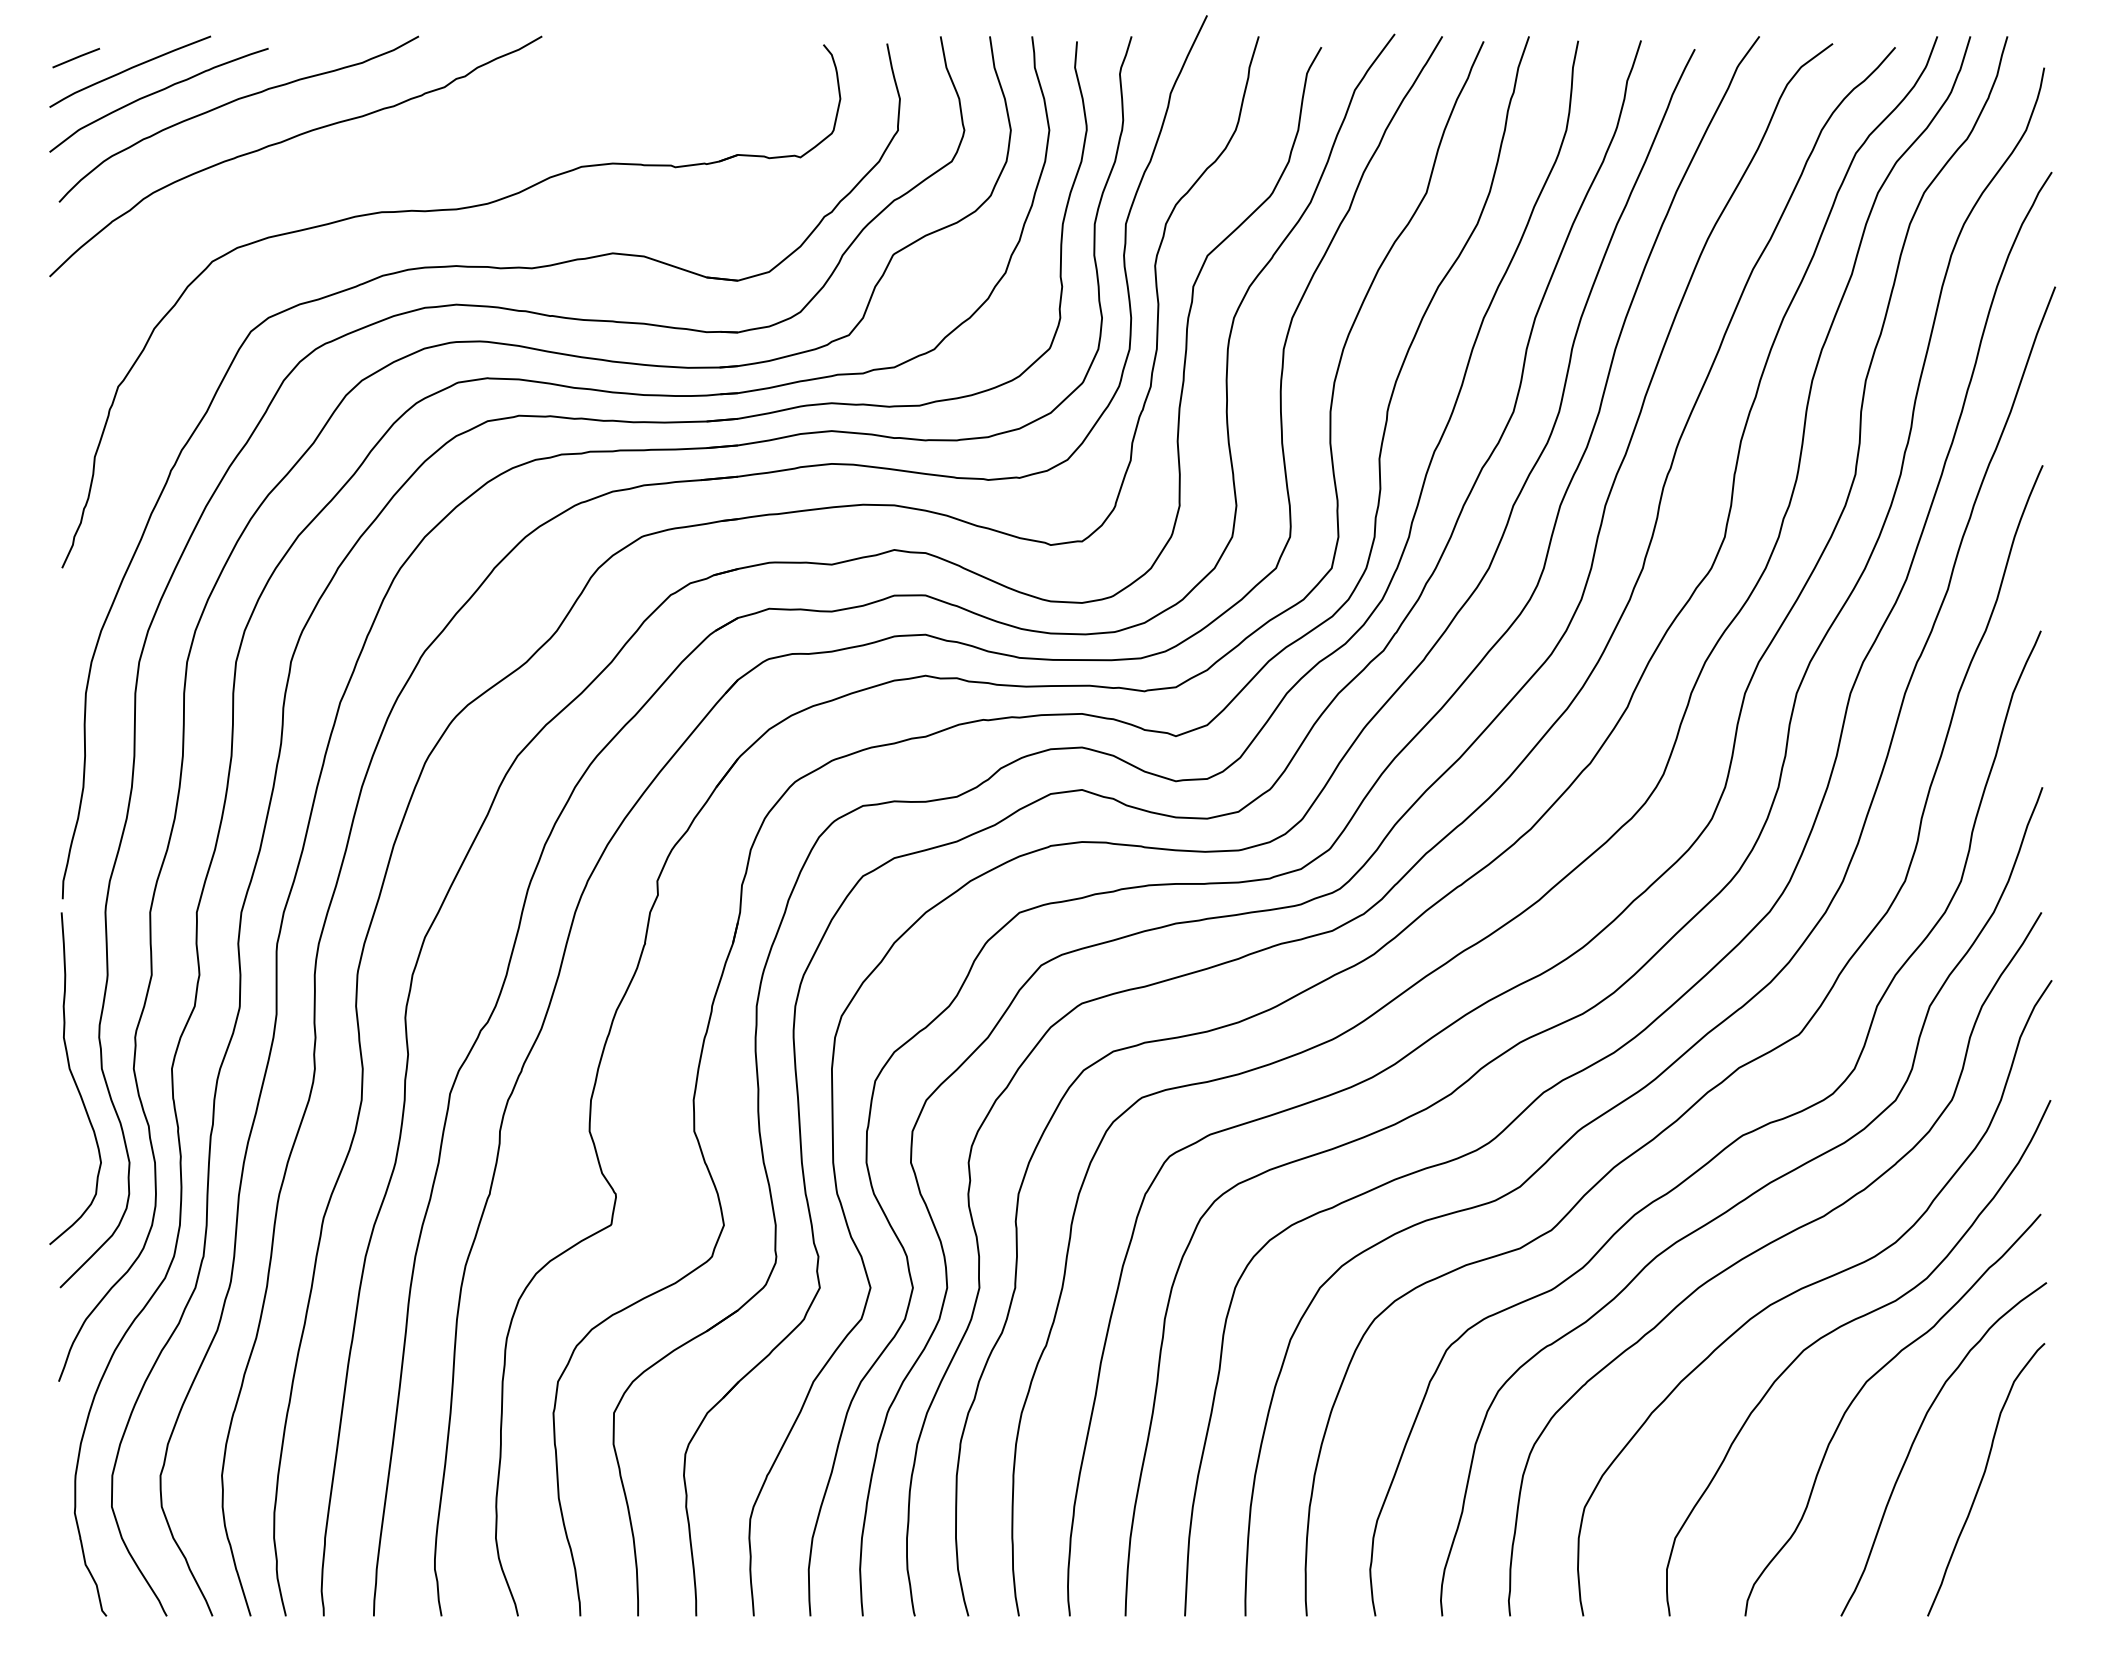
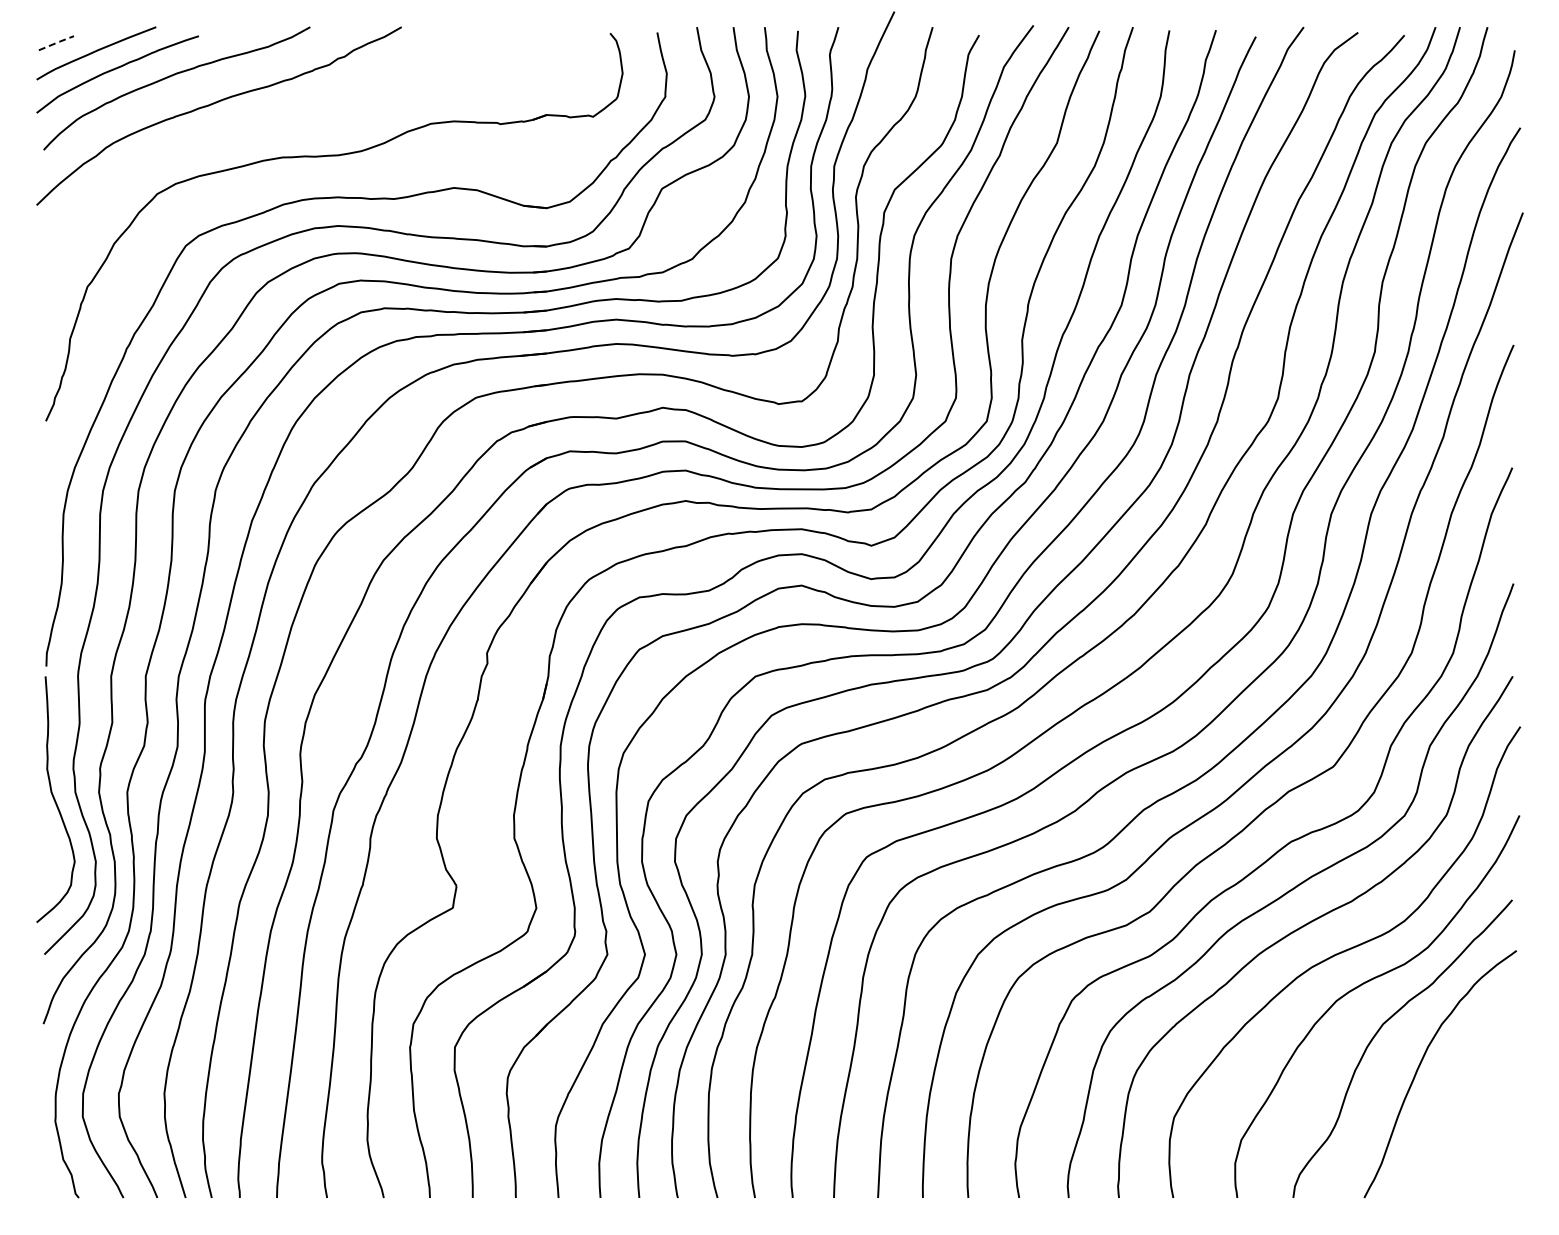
line: (77, 57) -> (57, 42), solid -> dashed
curve: (1984, 1478) -> (1470, 1095), removed

